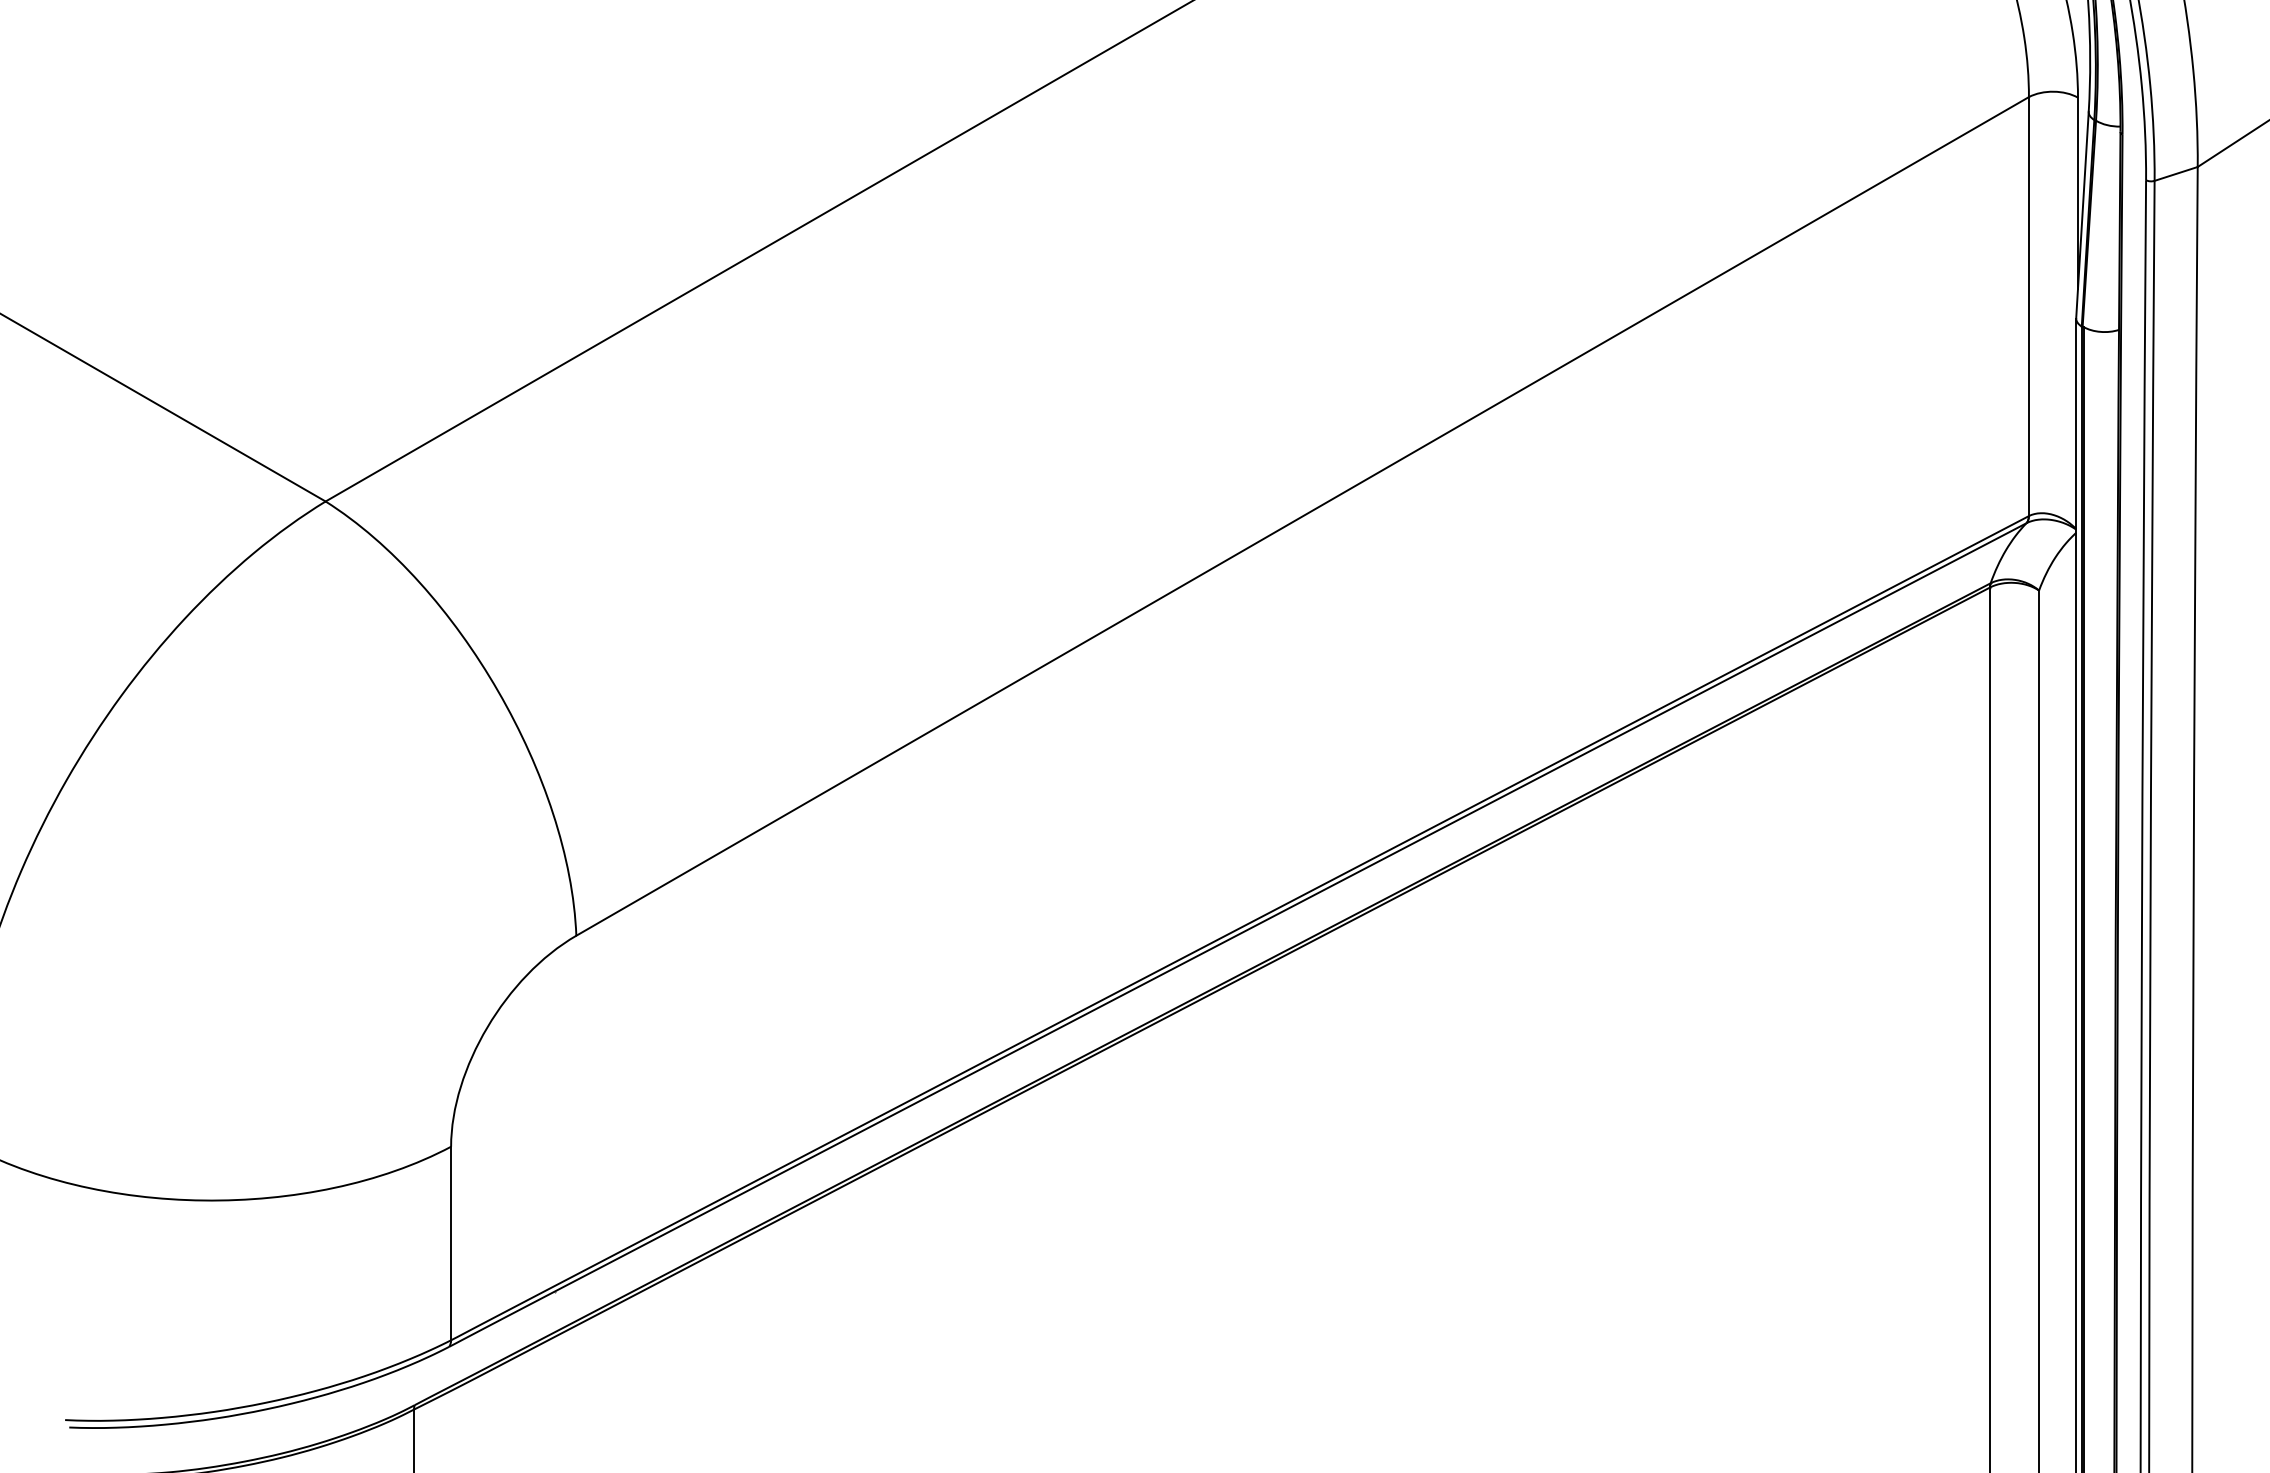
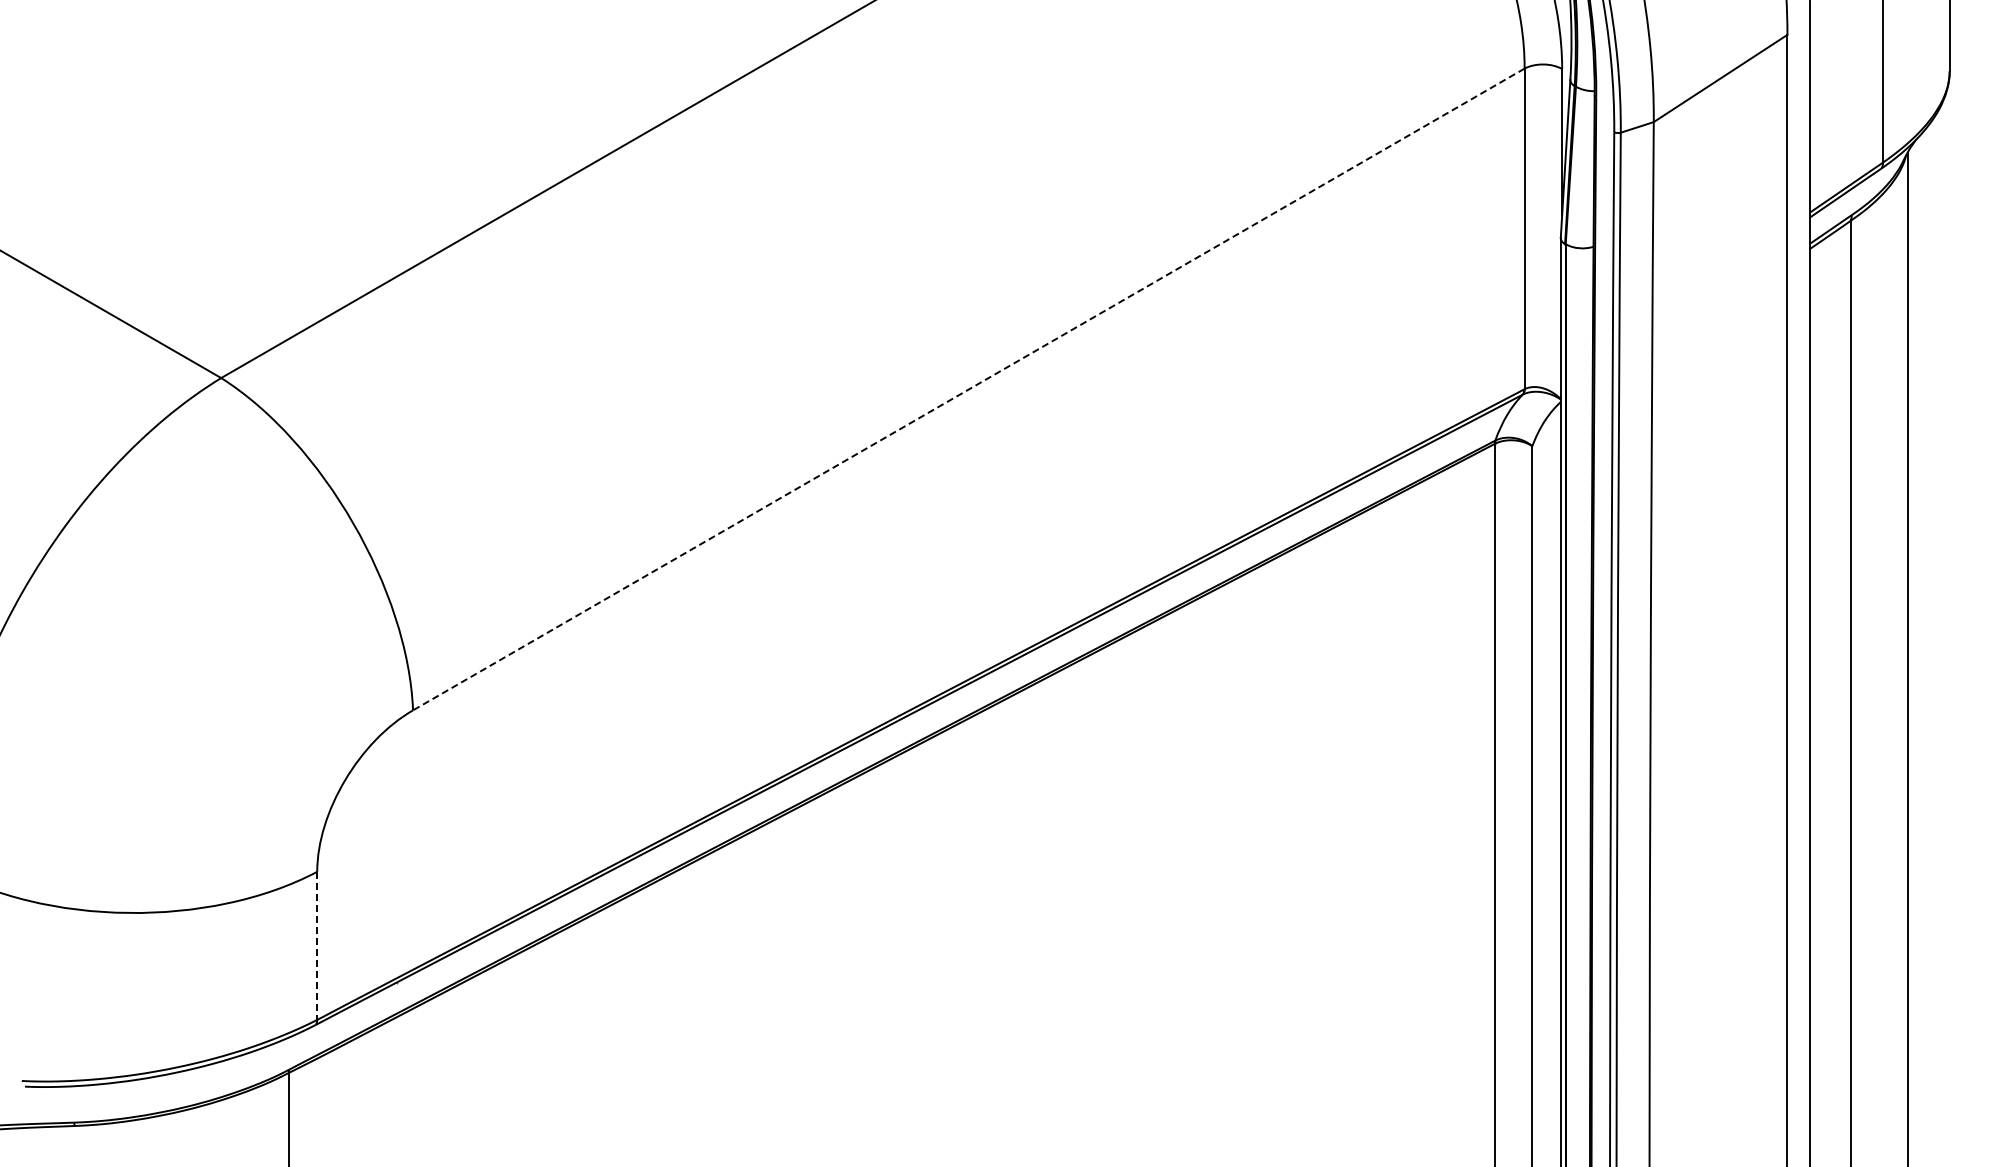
line: (1302, 516) -> (968, 389), solid -> dashed
line: (451, 1244) -> (317, 946), solid -> dashed

